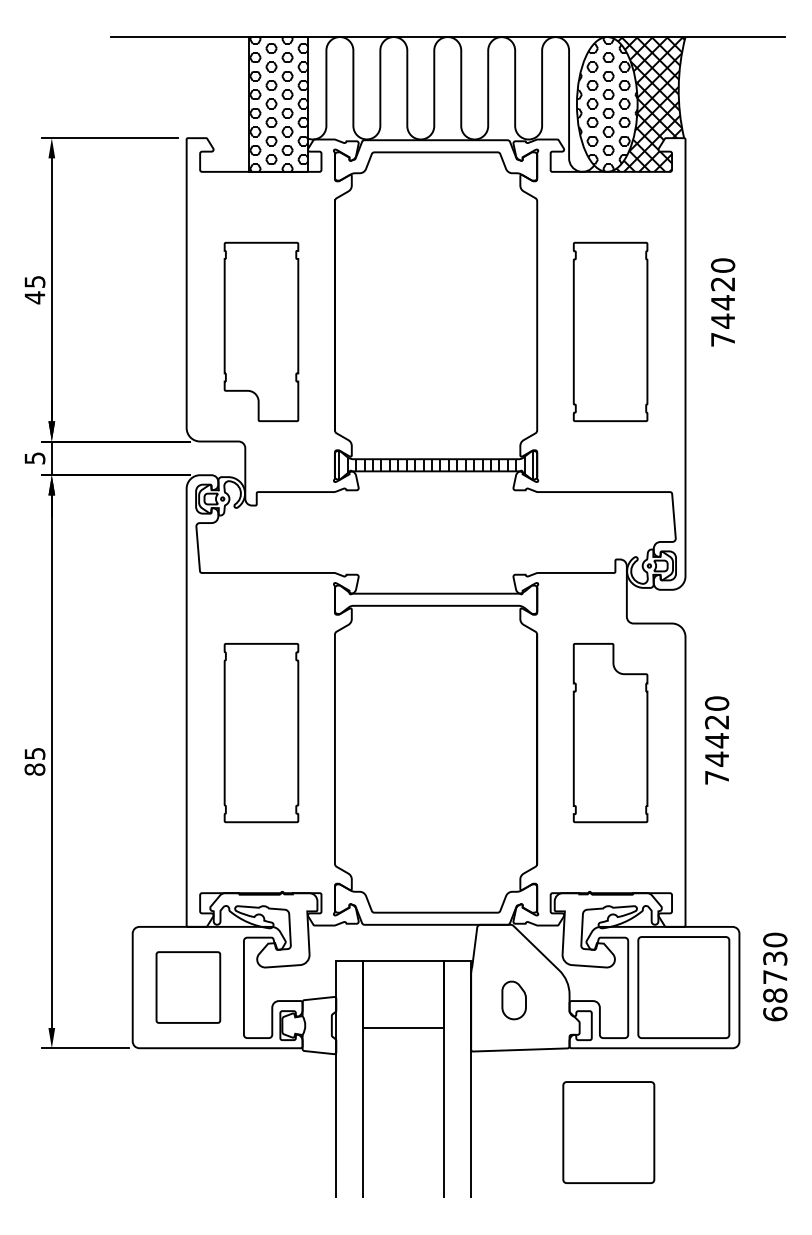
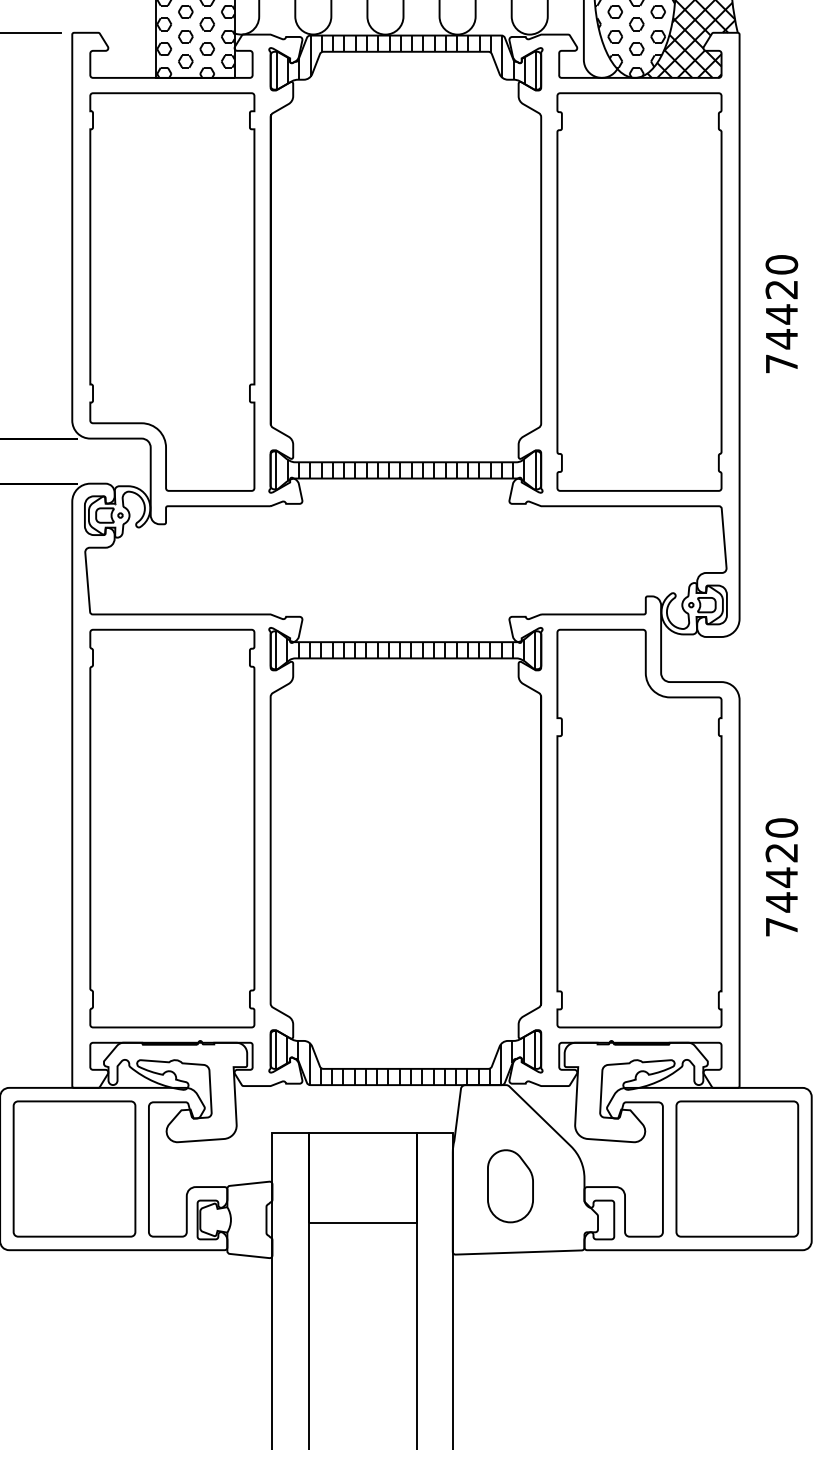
hatch: (436, 160) -> (406, 62), added
text: (723, 302) -> (782, 314), moved
part: (261, 331) -> (172, 291), size x1.67
part: (610, 331) -> (639, 291), size x1.67
hatch: (435, 599) -> (405, 649), added
part: (261, 732) -> (172, 827), size x1.67
part: (610, 732) -> (639, 827), size x1.67
text: (717, 740) -> (782, 877), moved
hatch: (435, 904) -> (405, 1057), added
part: (188, 987) -> (74, 1168), size x1.43
part: (513, 1000) -> (509, 1186), size x1.43
part: (608, 1132) -> (636, 1362), removed

